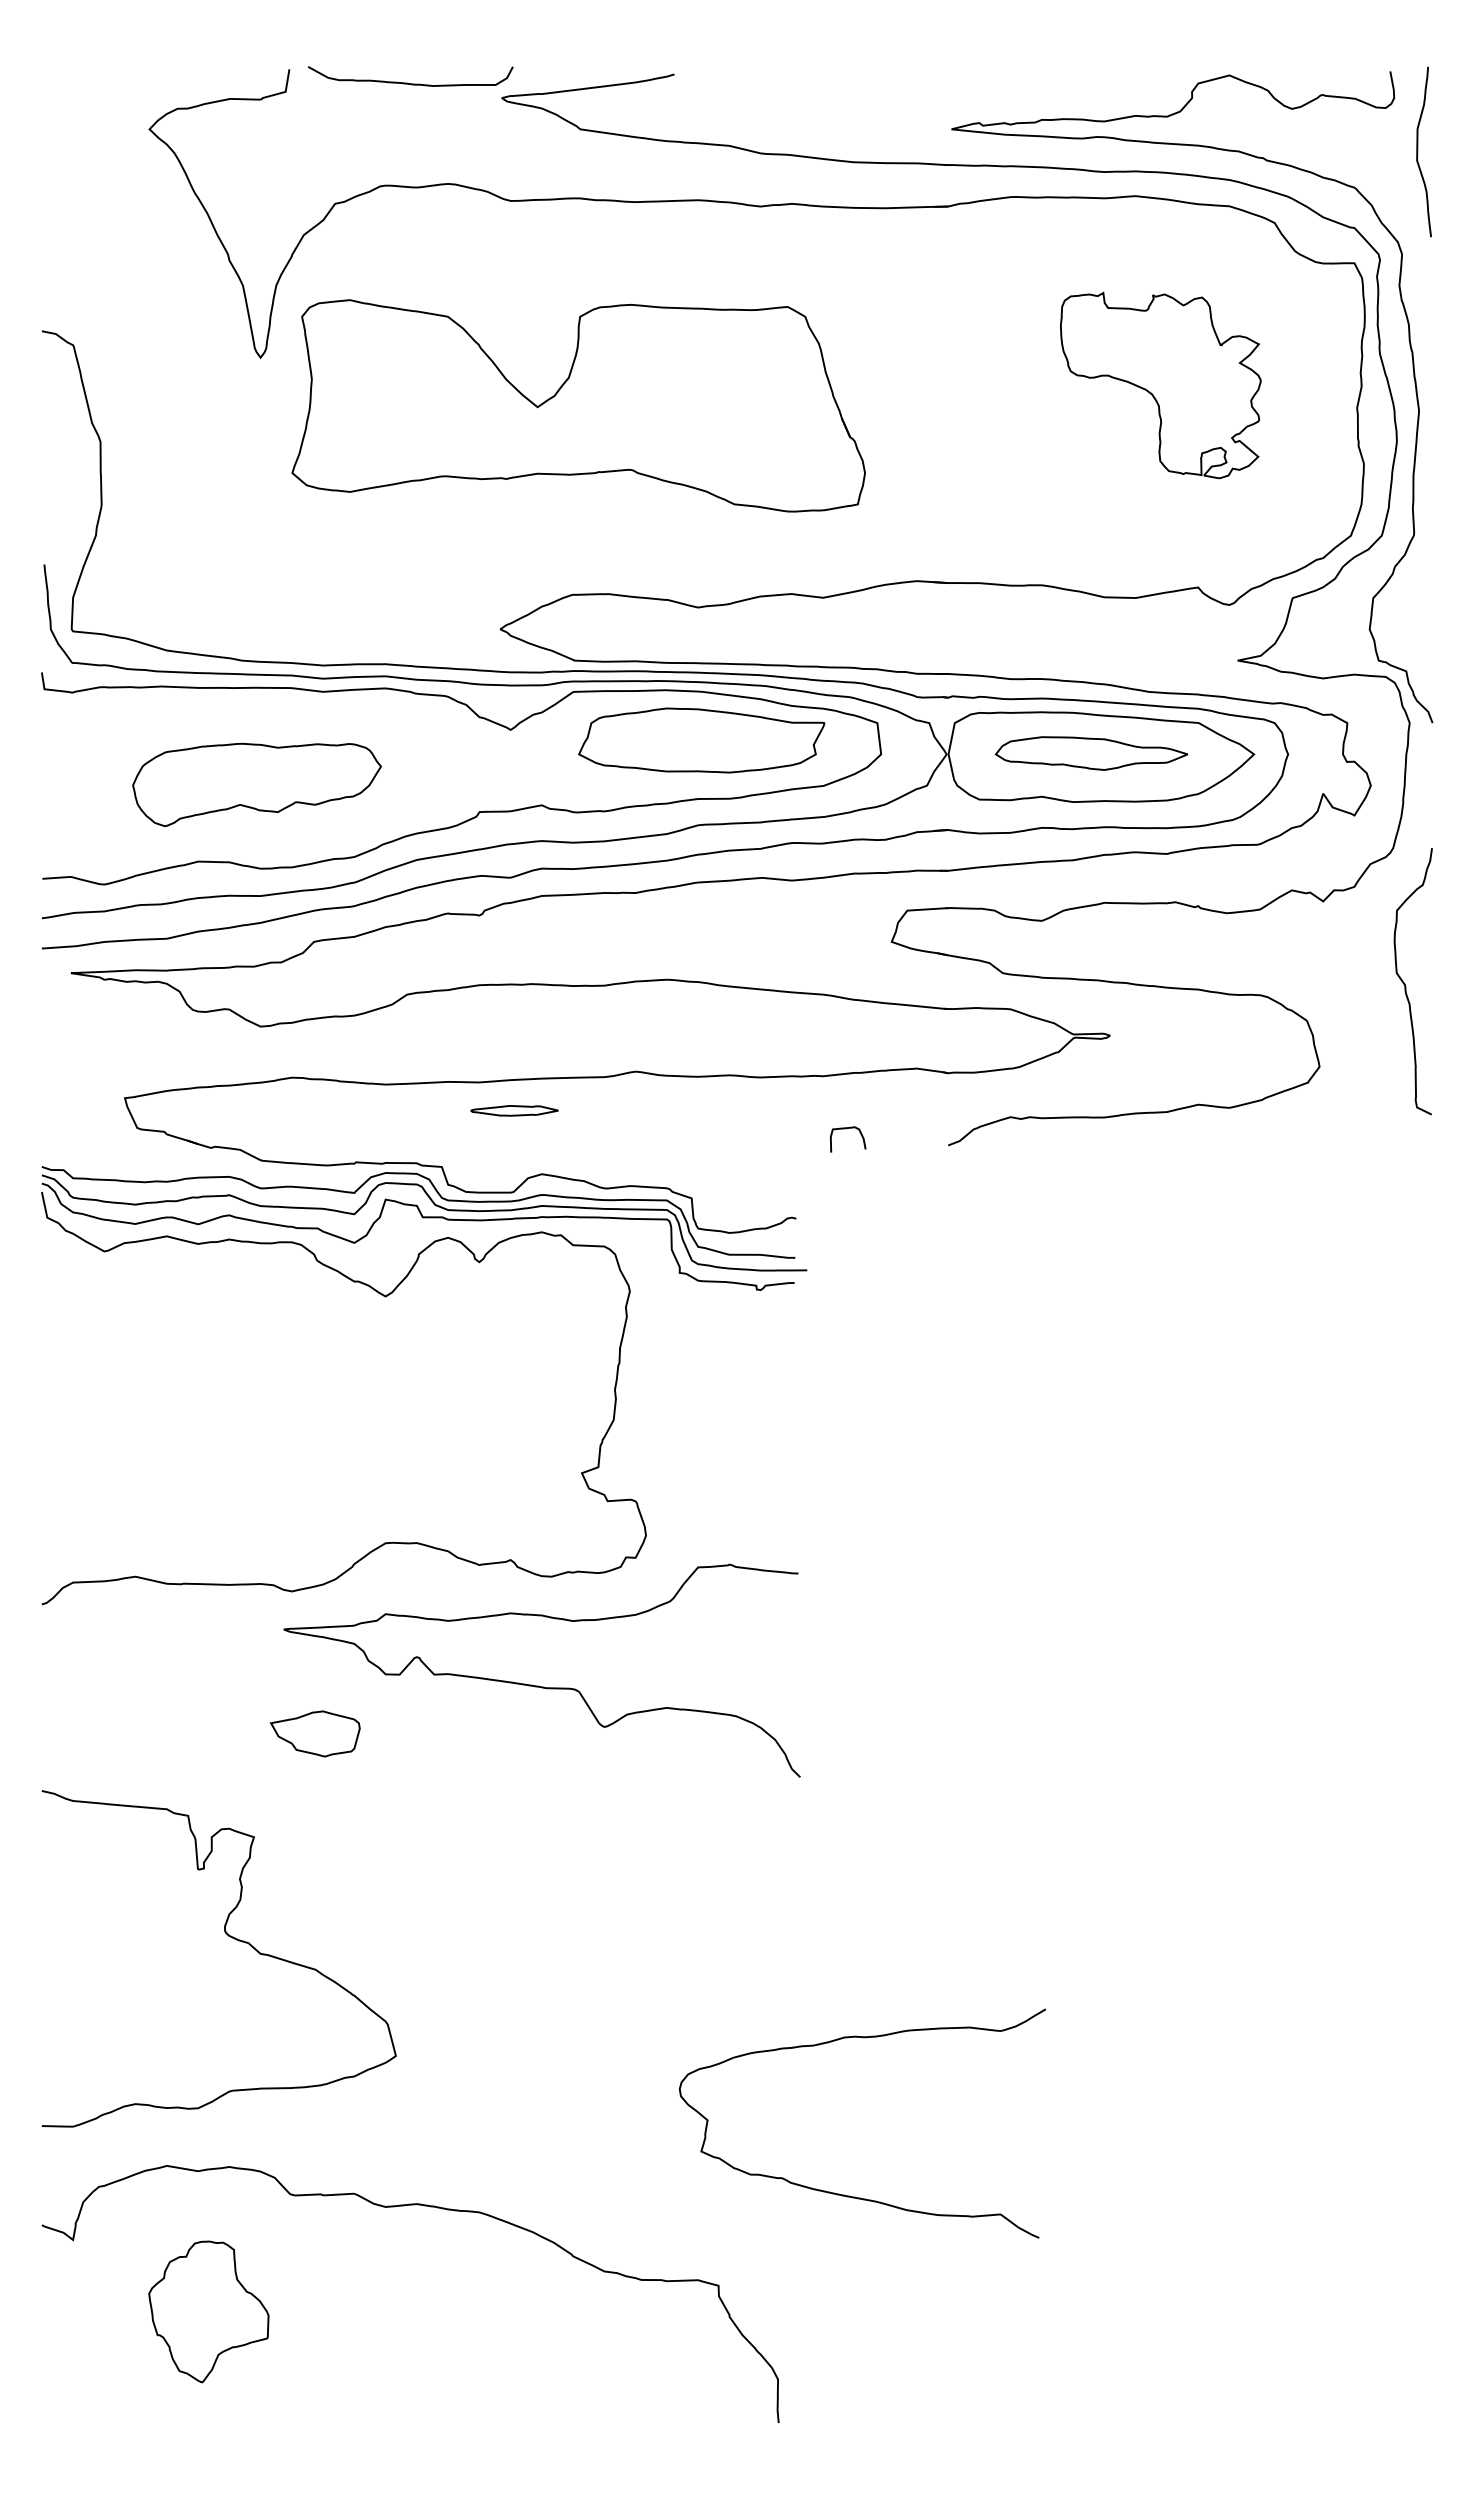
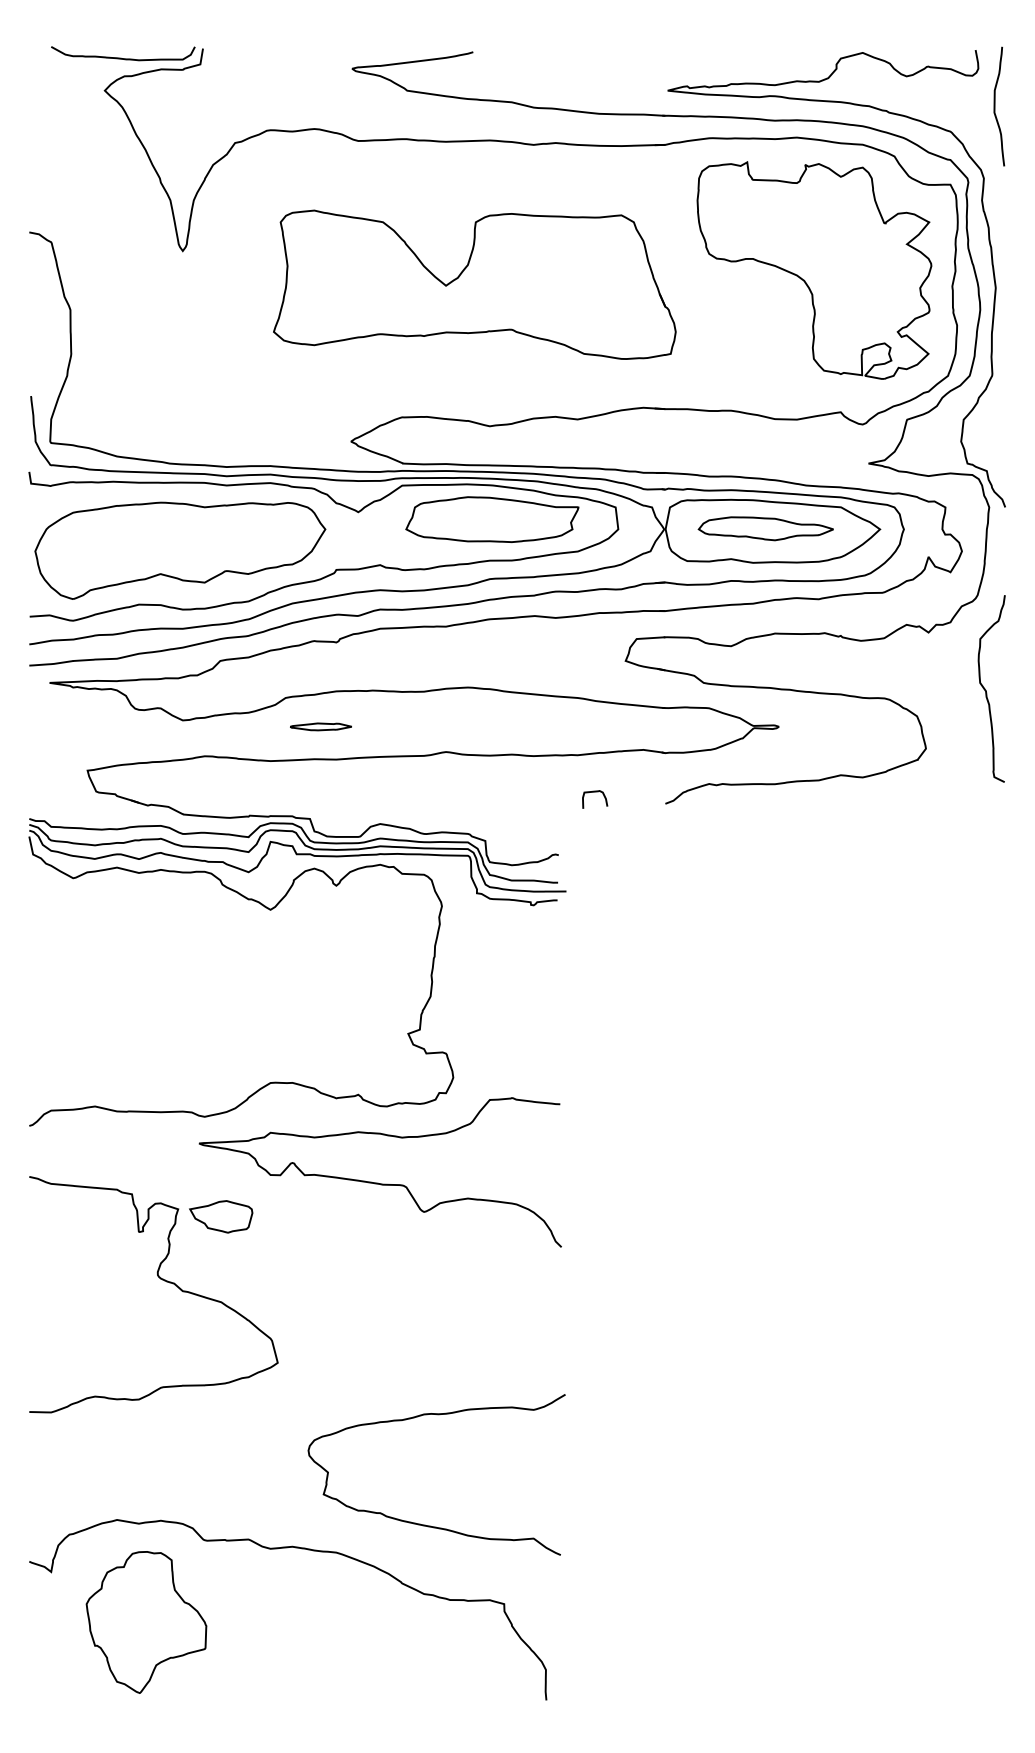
curve: (407, 82) -> (120, 57), moved
part: (1160, 385) -> (814, 270), size x1.67
part: (578, 405) -> (474, 284), moved
part: (256, 784) -> (179, 550), size x1.67
part: (514, 1110) -> (320, 726), moved
curve: (228, 1936) -> (160, 1278), moved
curve: (849, 2195) -> (427, 1525), moved
part: (208, 2311) -> (146, 1622), size x1.43

